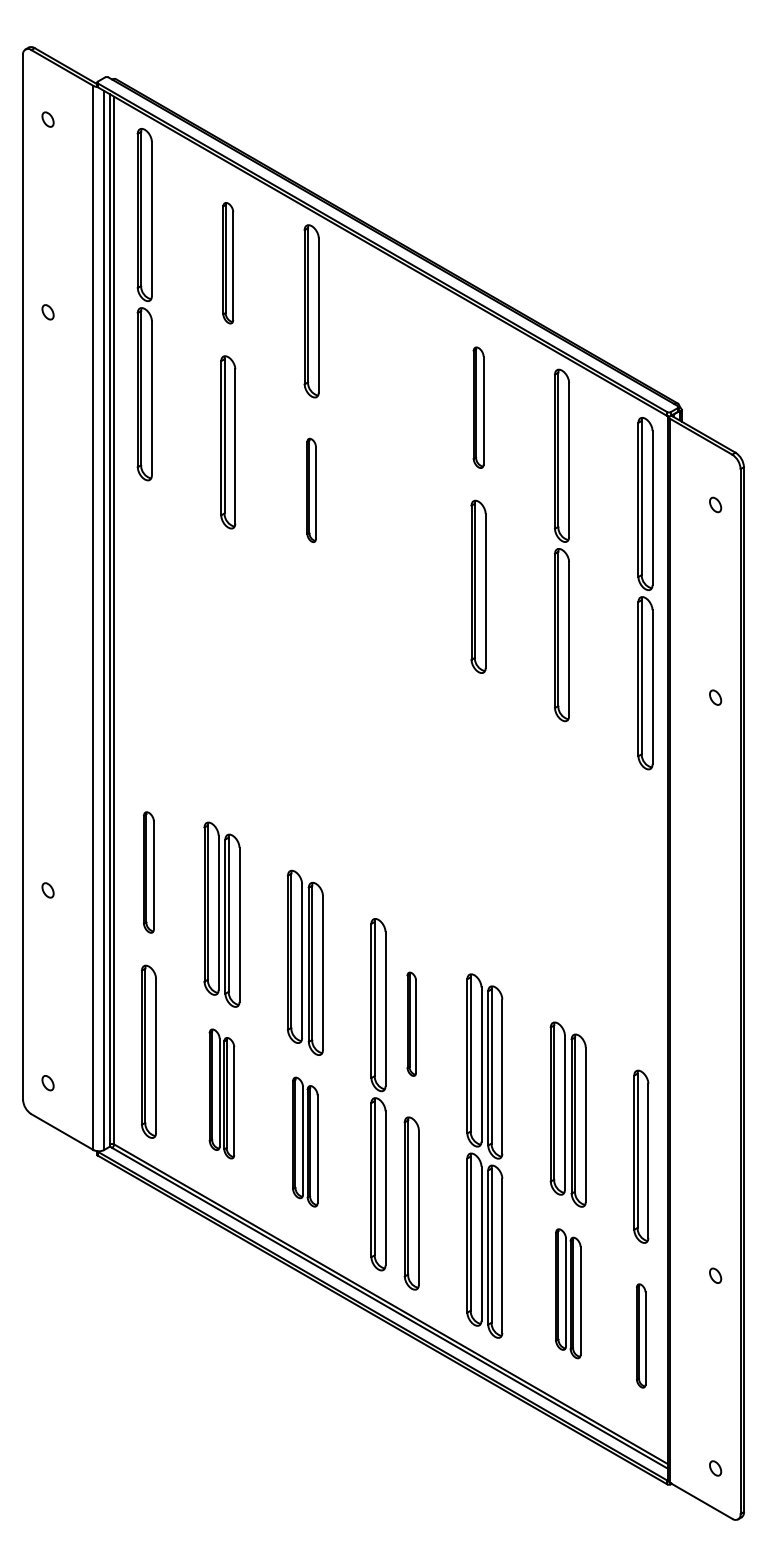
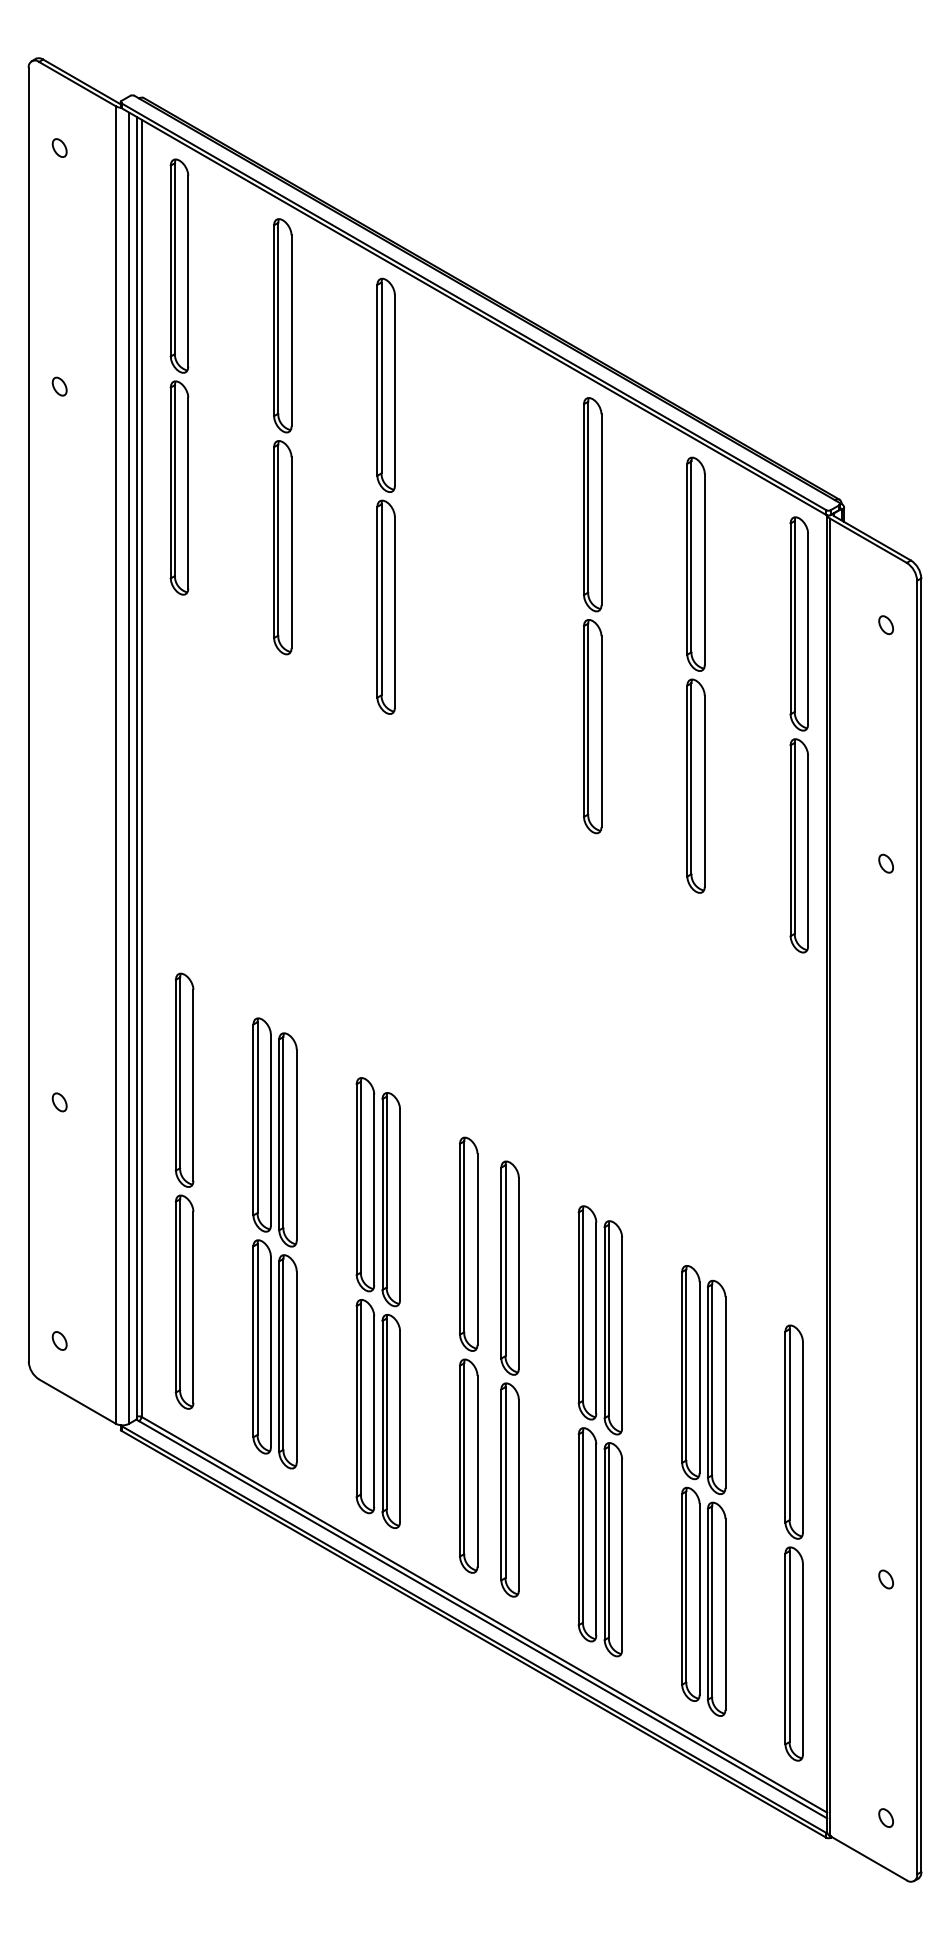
part: (228, 262) -> (282, 325), size x1.43
part: (478, 407) -> (592, 504), size x1.43
part: (311, 489) -> (385, 606), size x1.67
part: (148, 871) -> (184, 1079), size x1.43
part: (411, 1023) -> (509, 1267), size x1.67
part: (221, 1094) -> (274, 1354), size x1.43
part: (304, 1141) -> (377, 1413), size x1.43
part: (568, 1293) -> (703, 1601), size x1.43
part: (640, 1335) -> (793, 1653), size x1.67

